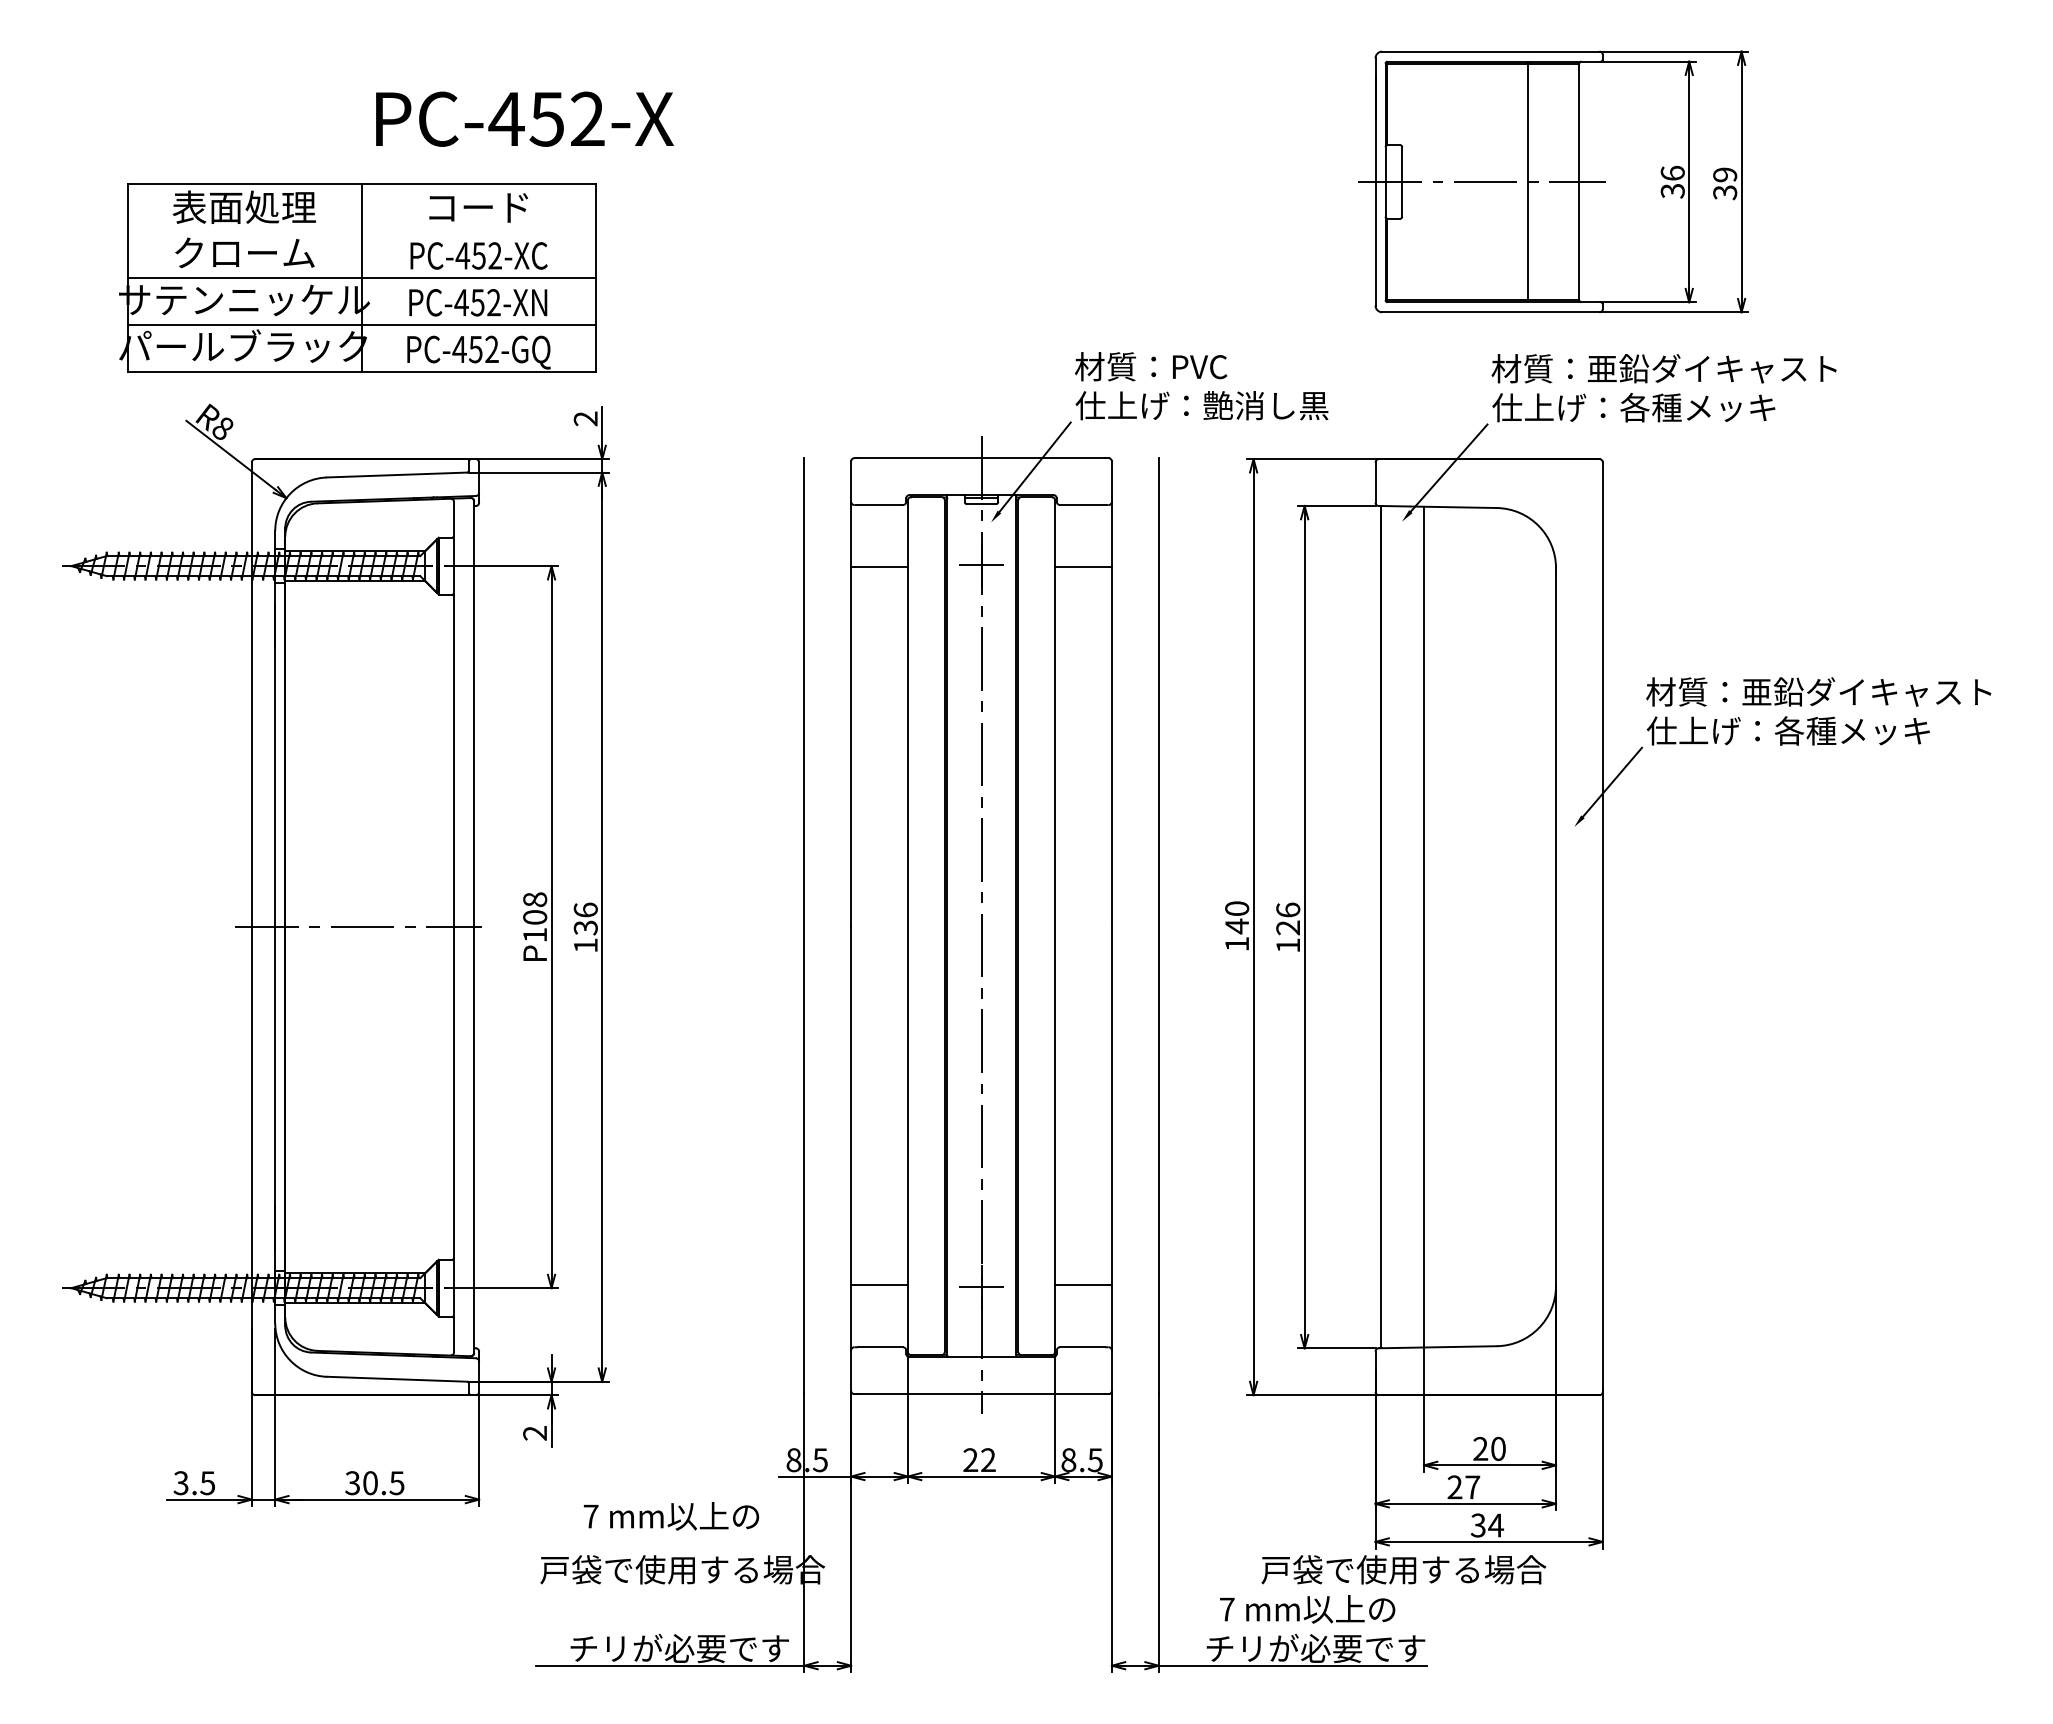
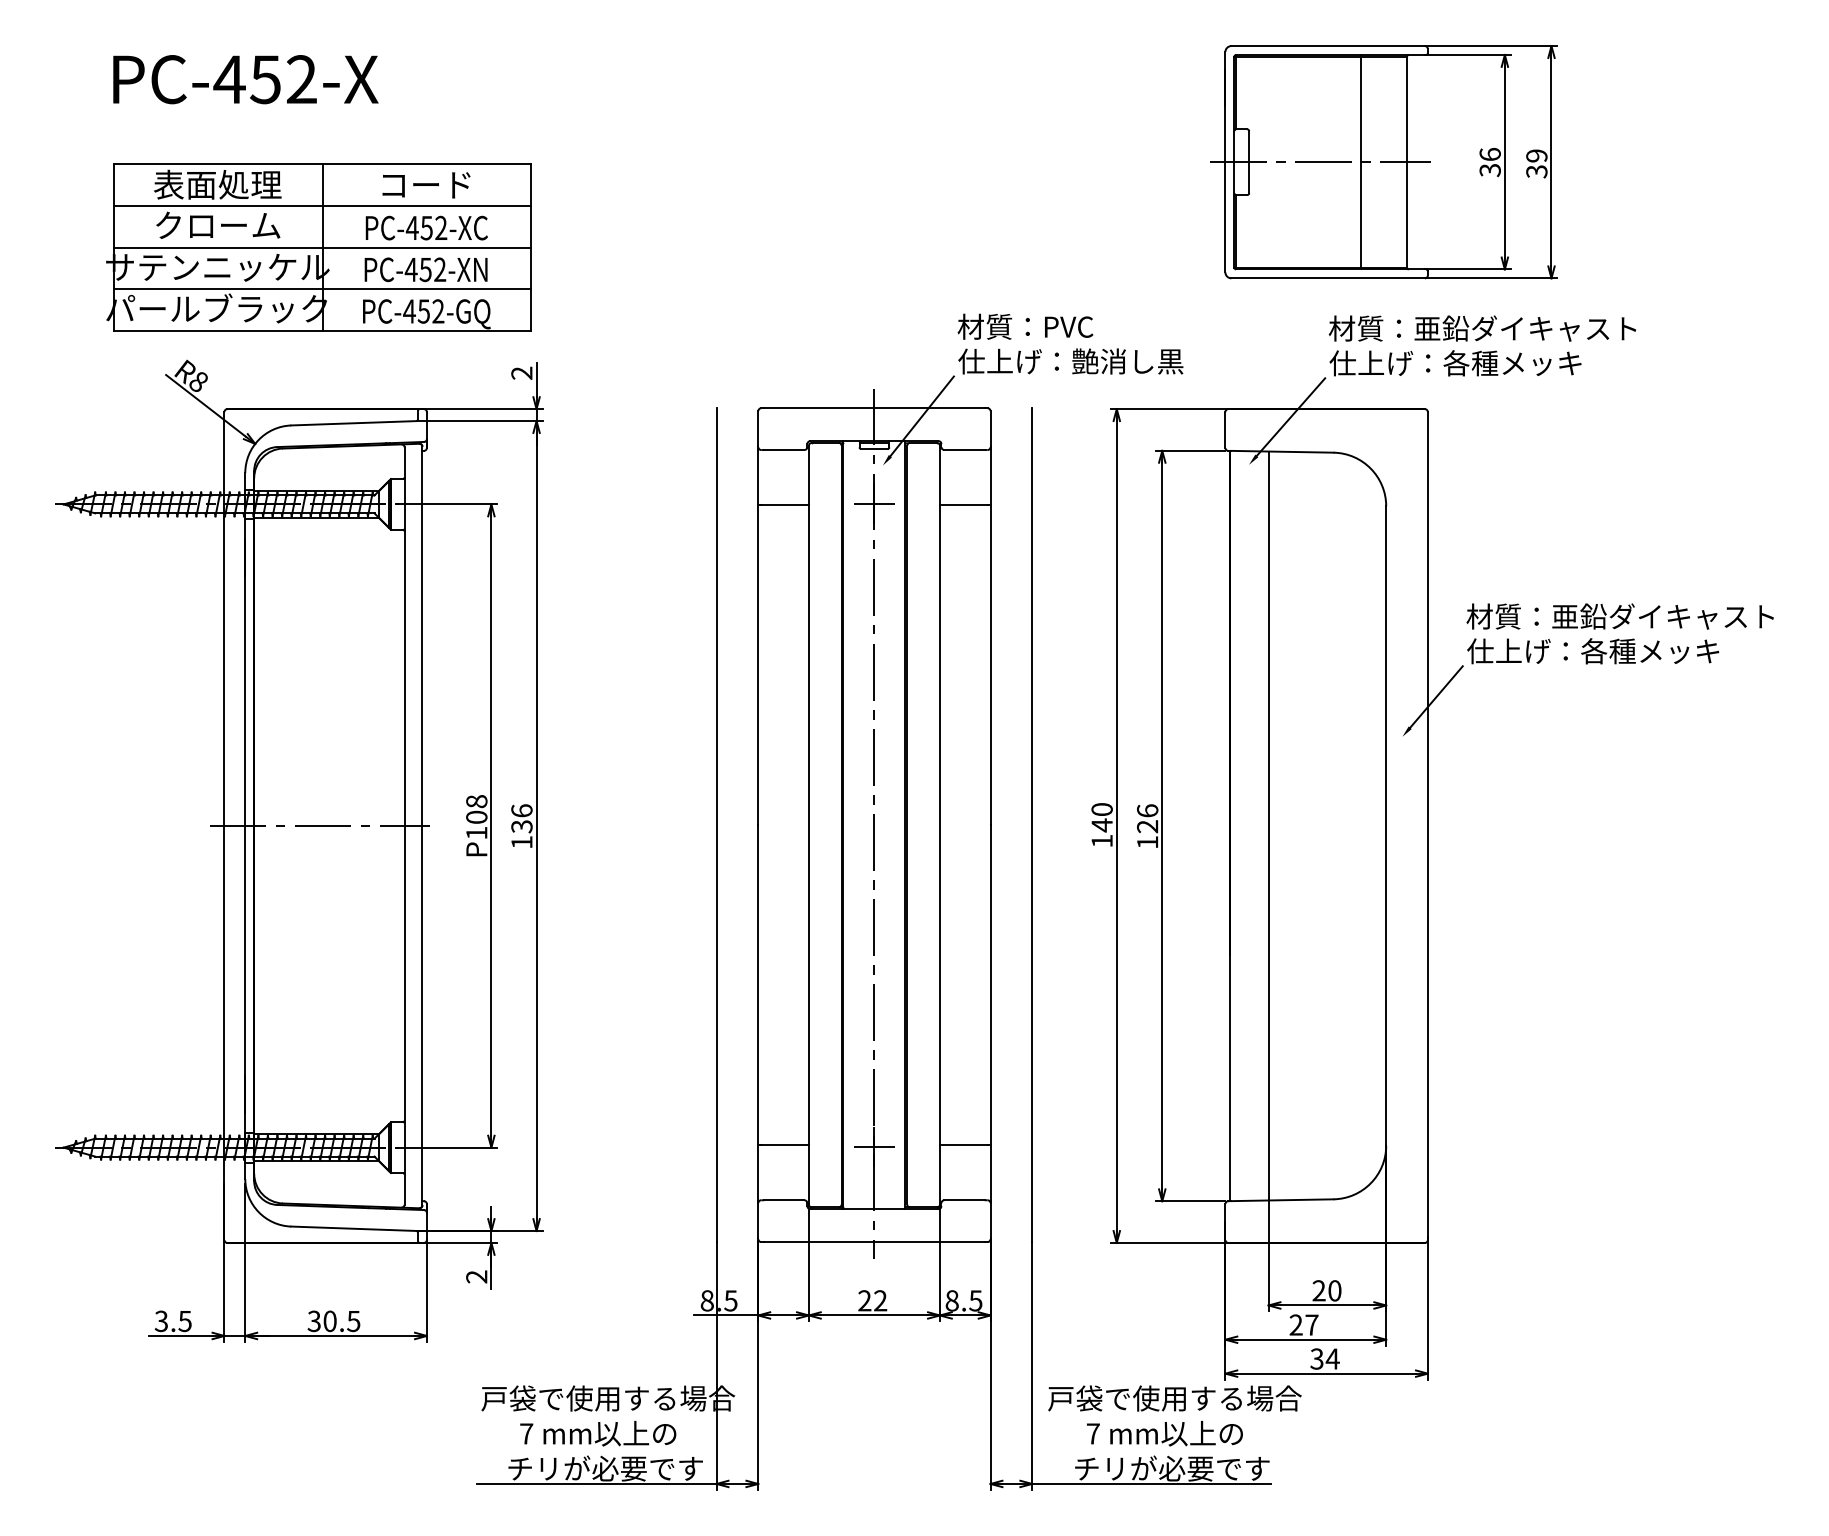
text: (524, 118) -> (245, 78), moved
line: (361, 231) -> (322, 206), added
text: (671, 1516) -> (598, 1433), moved
text: (1403, 1569) -> (1174, 1398), moved

